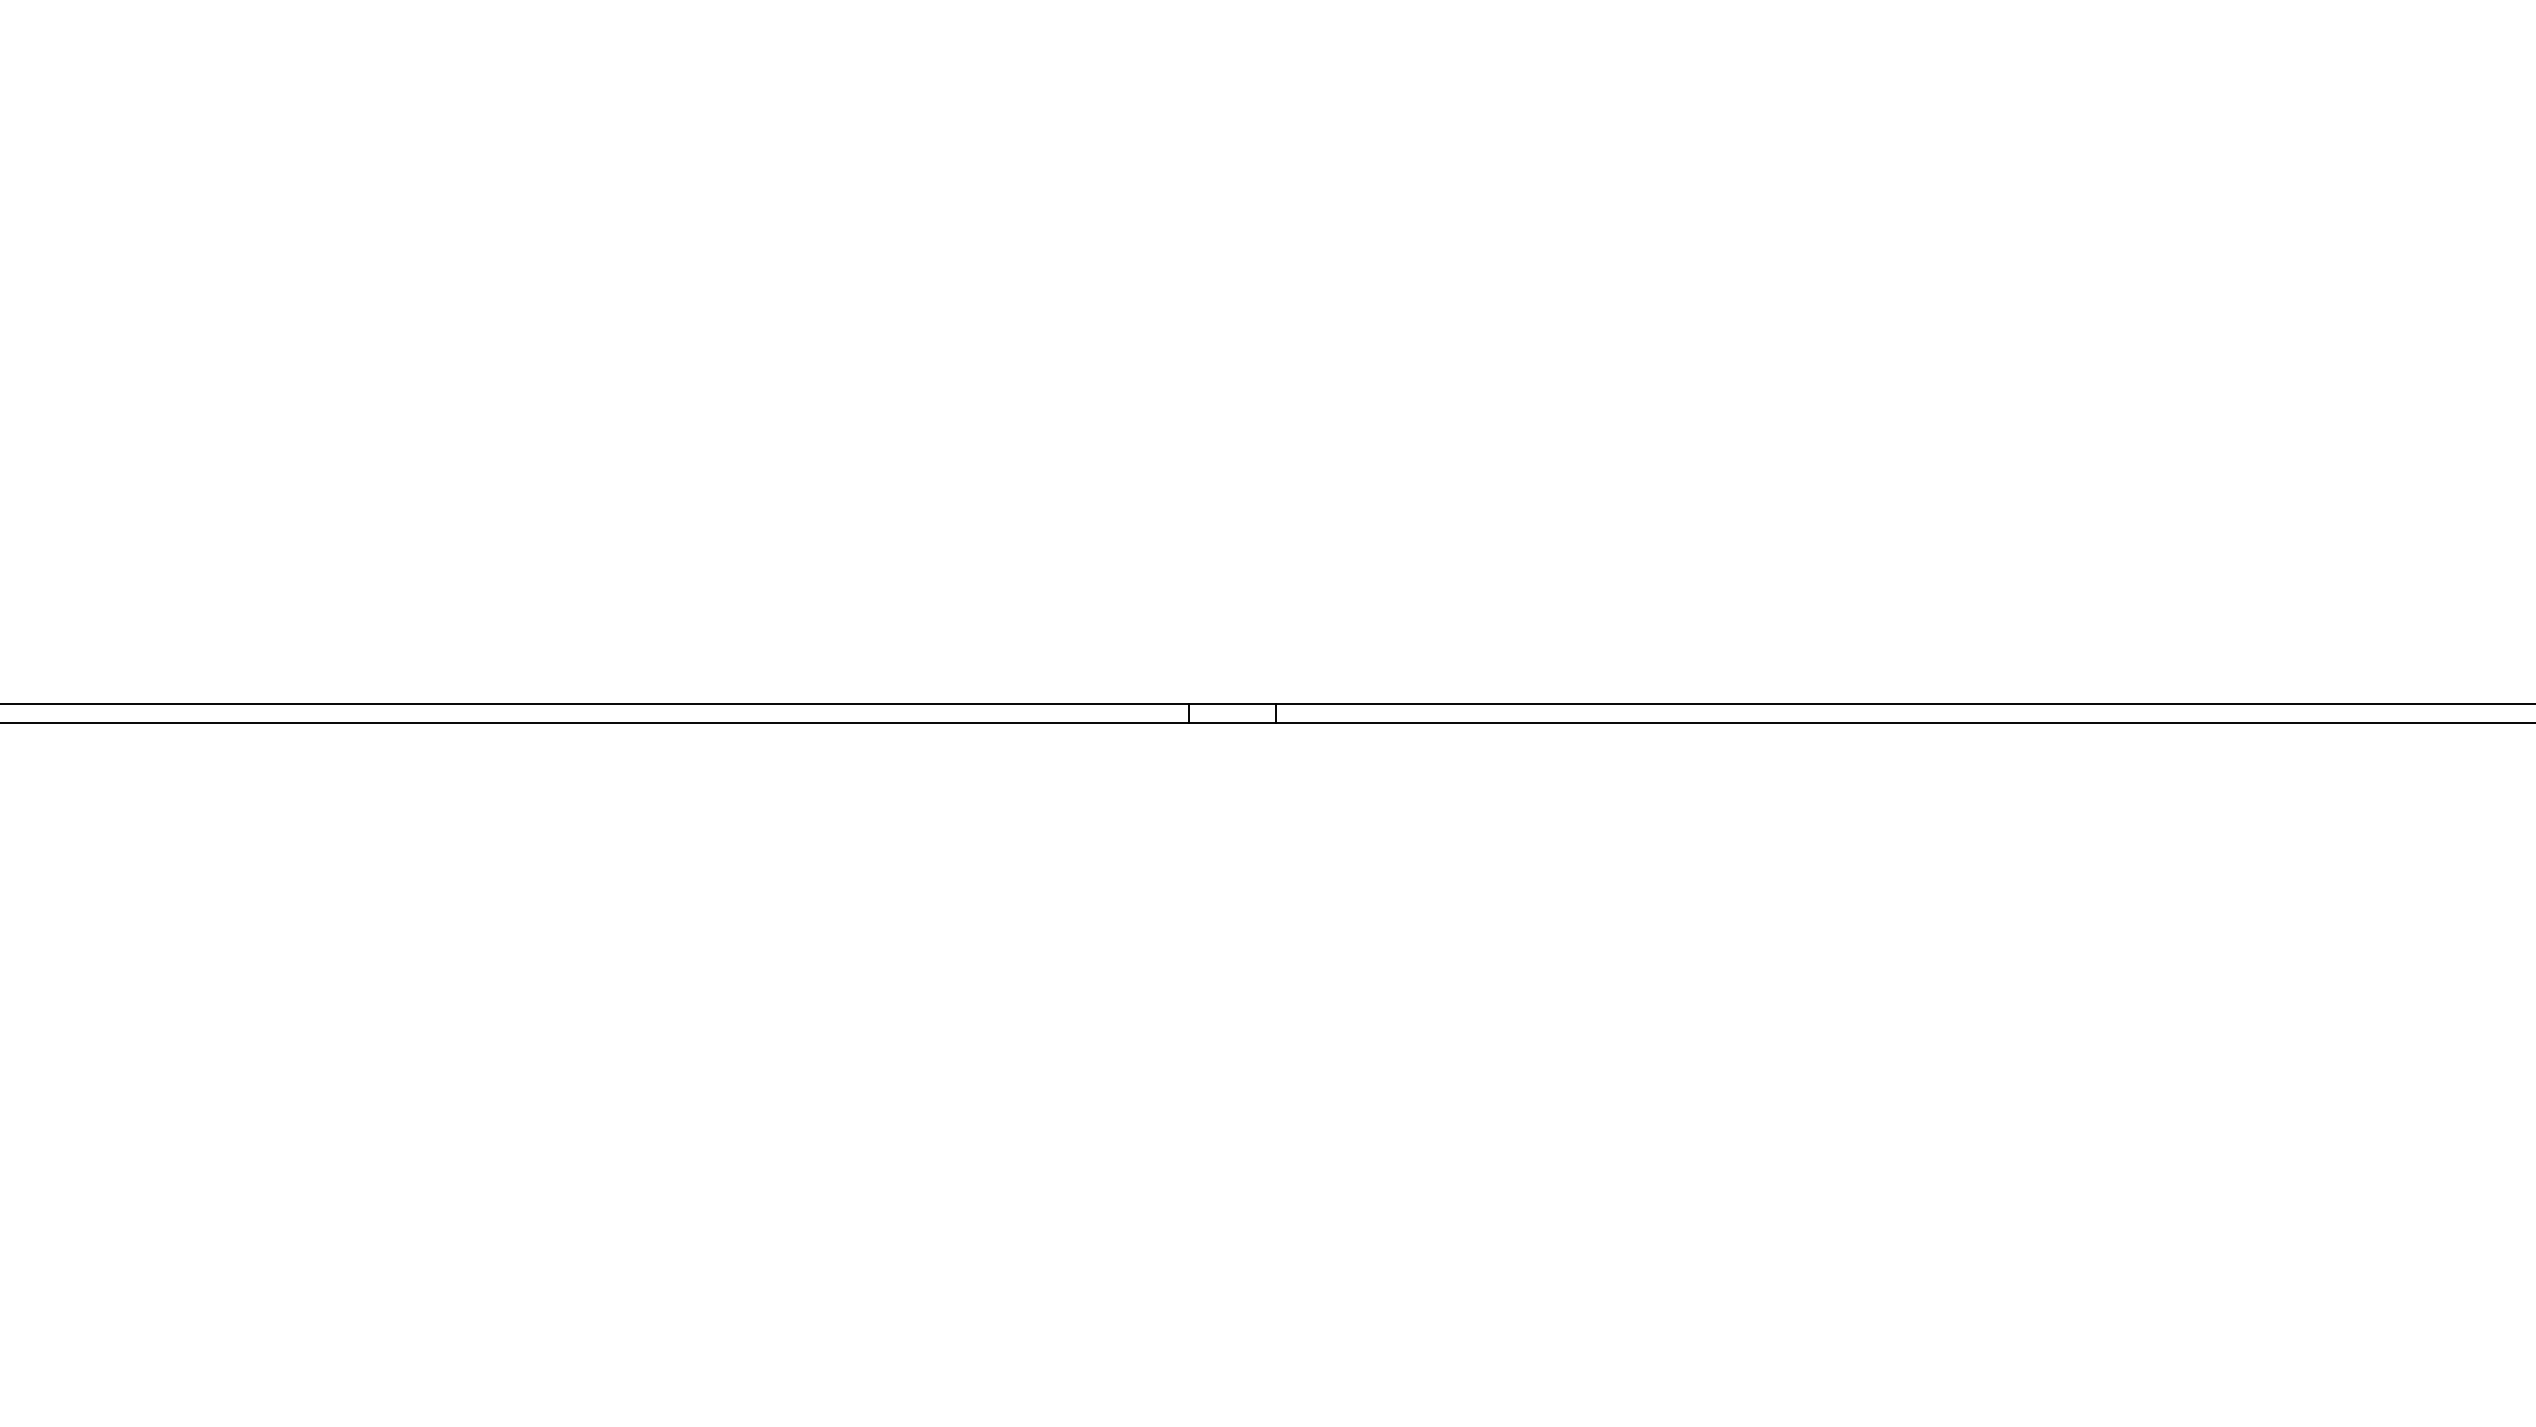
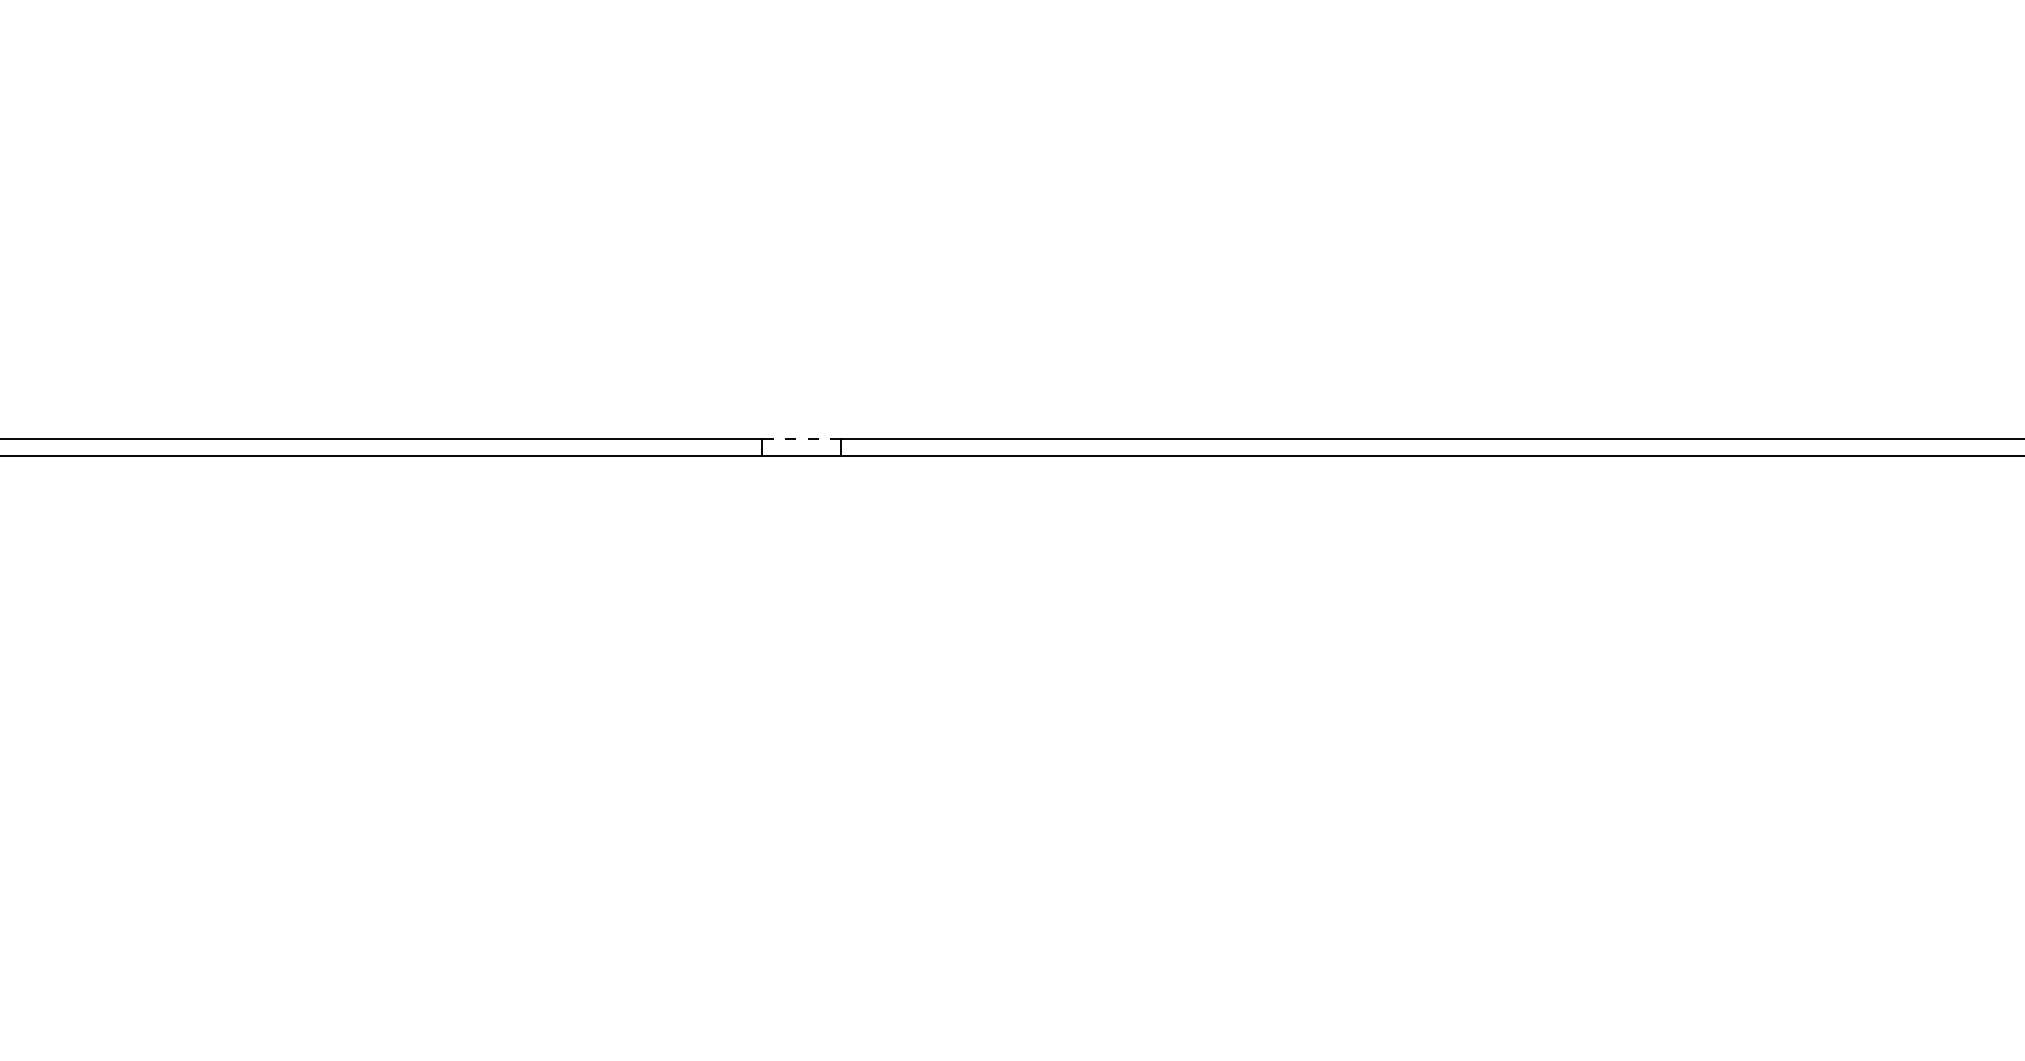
line: (1232, 704) -> (801, 439), solid -> dashed

